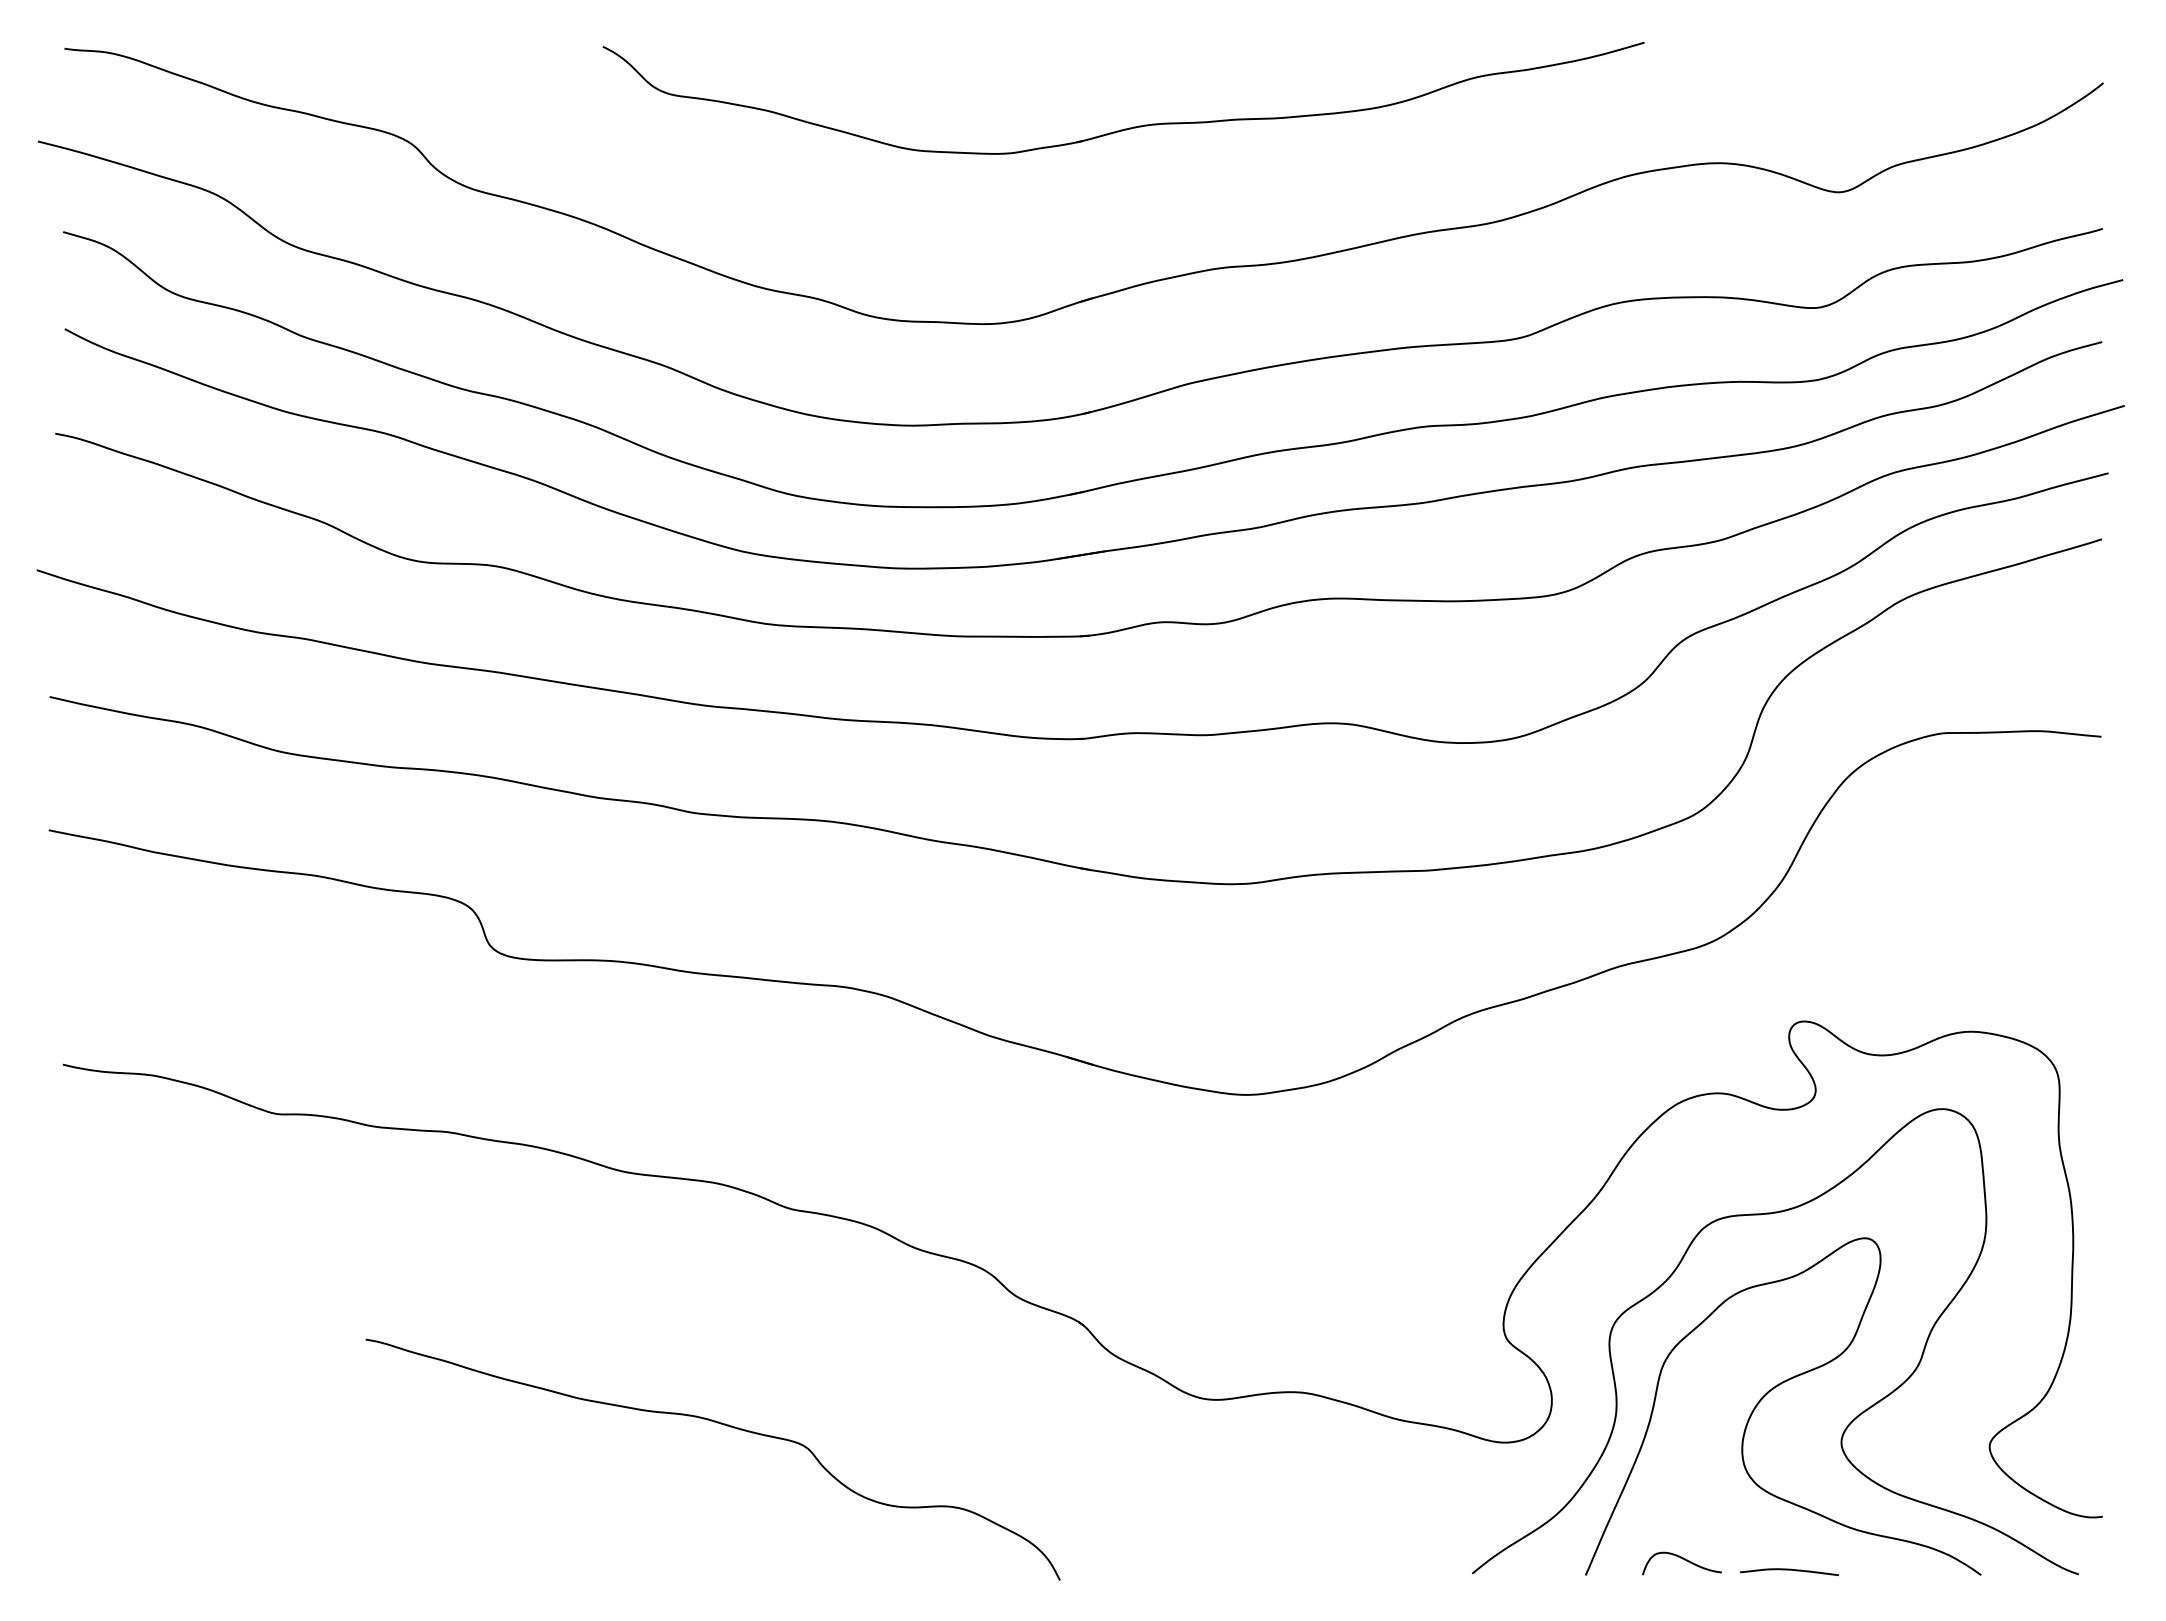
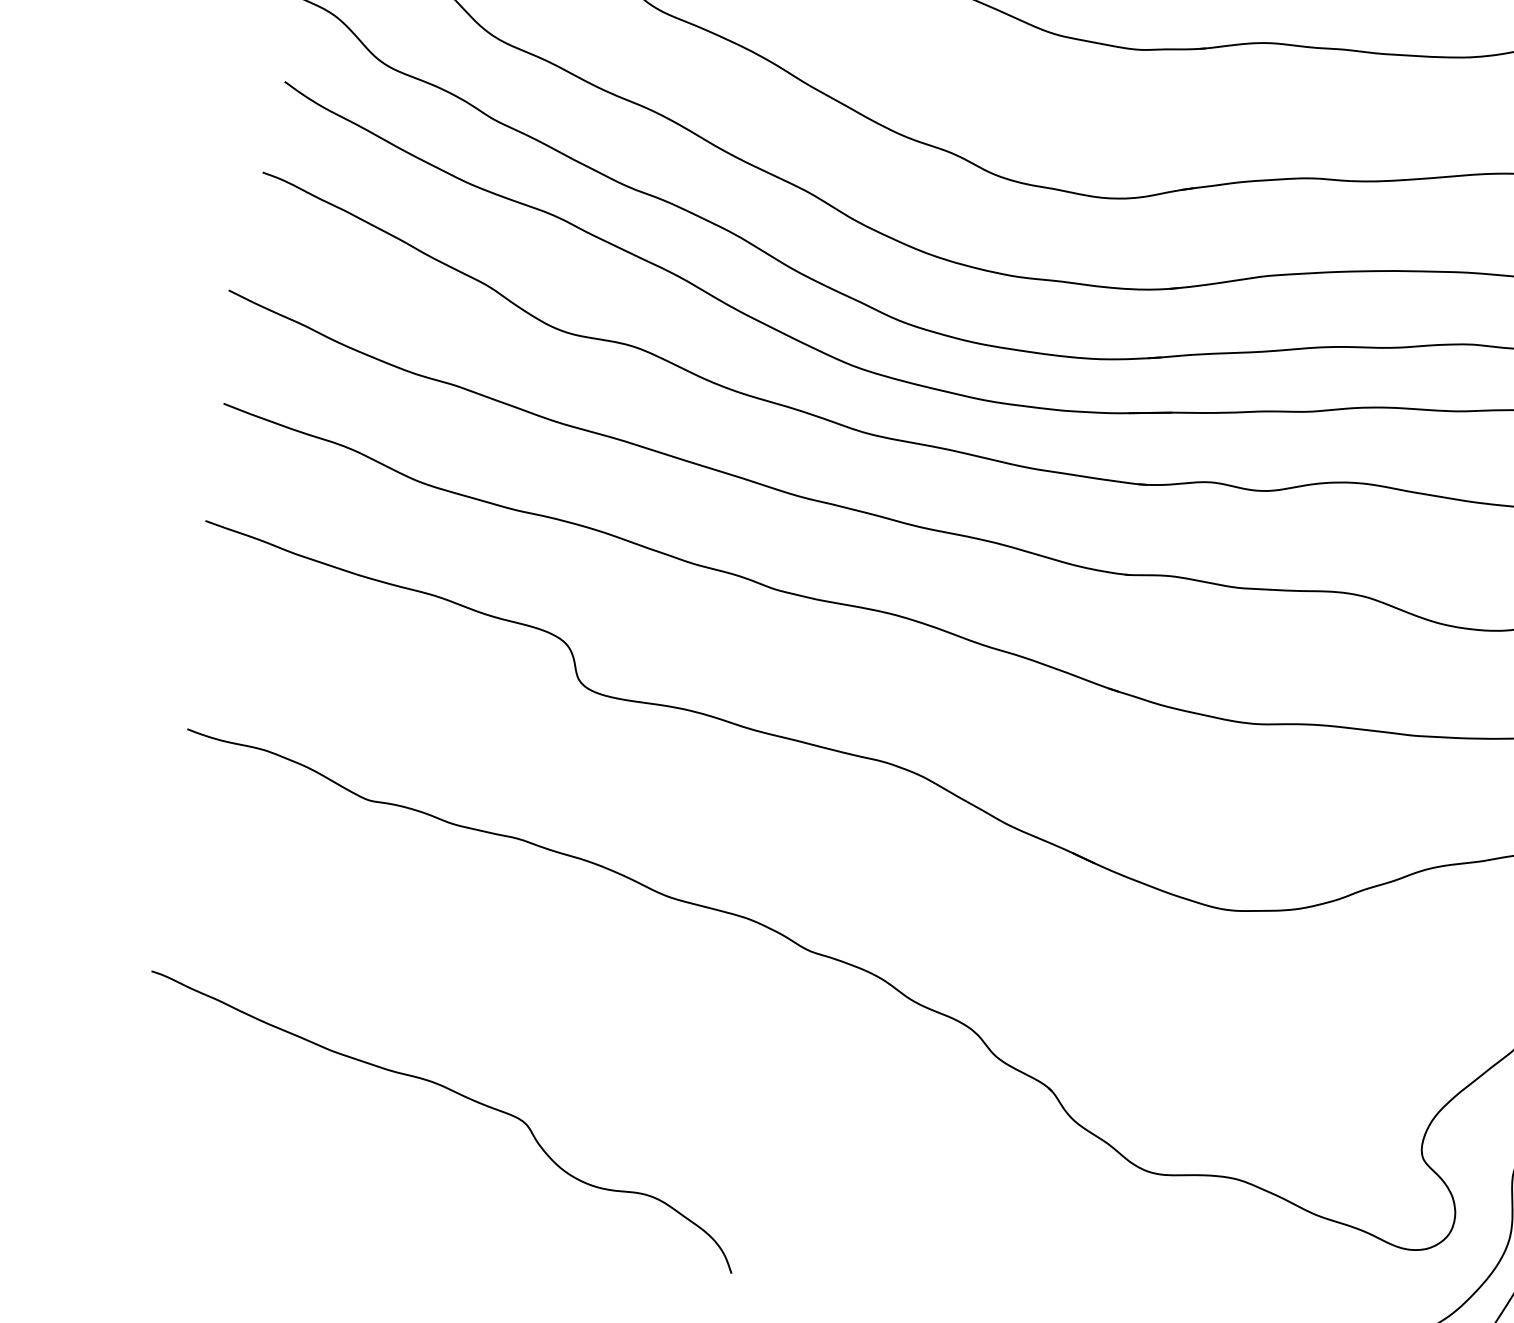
curve: (723, 1425) -> (455, 1093), moved

